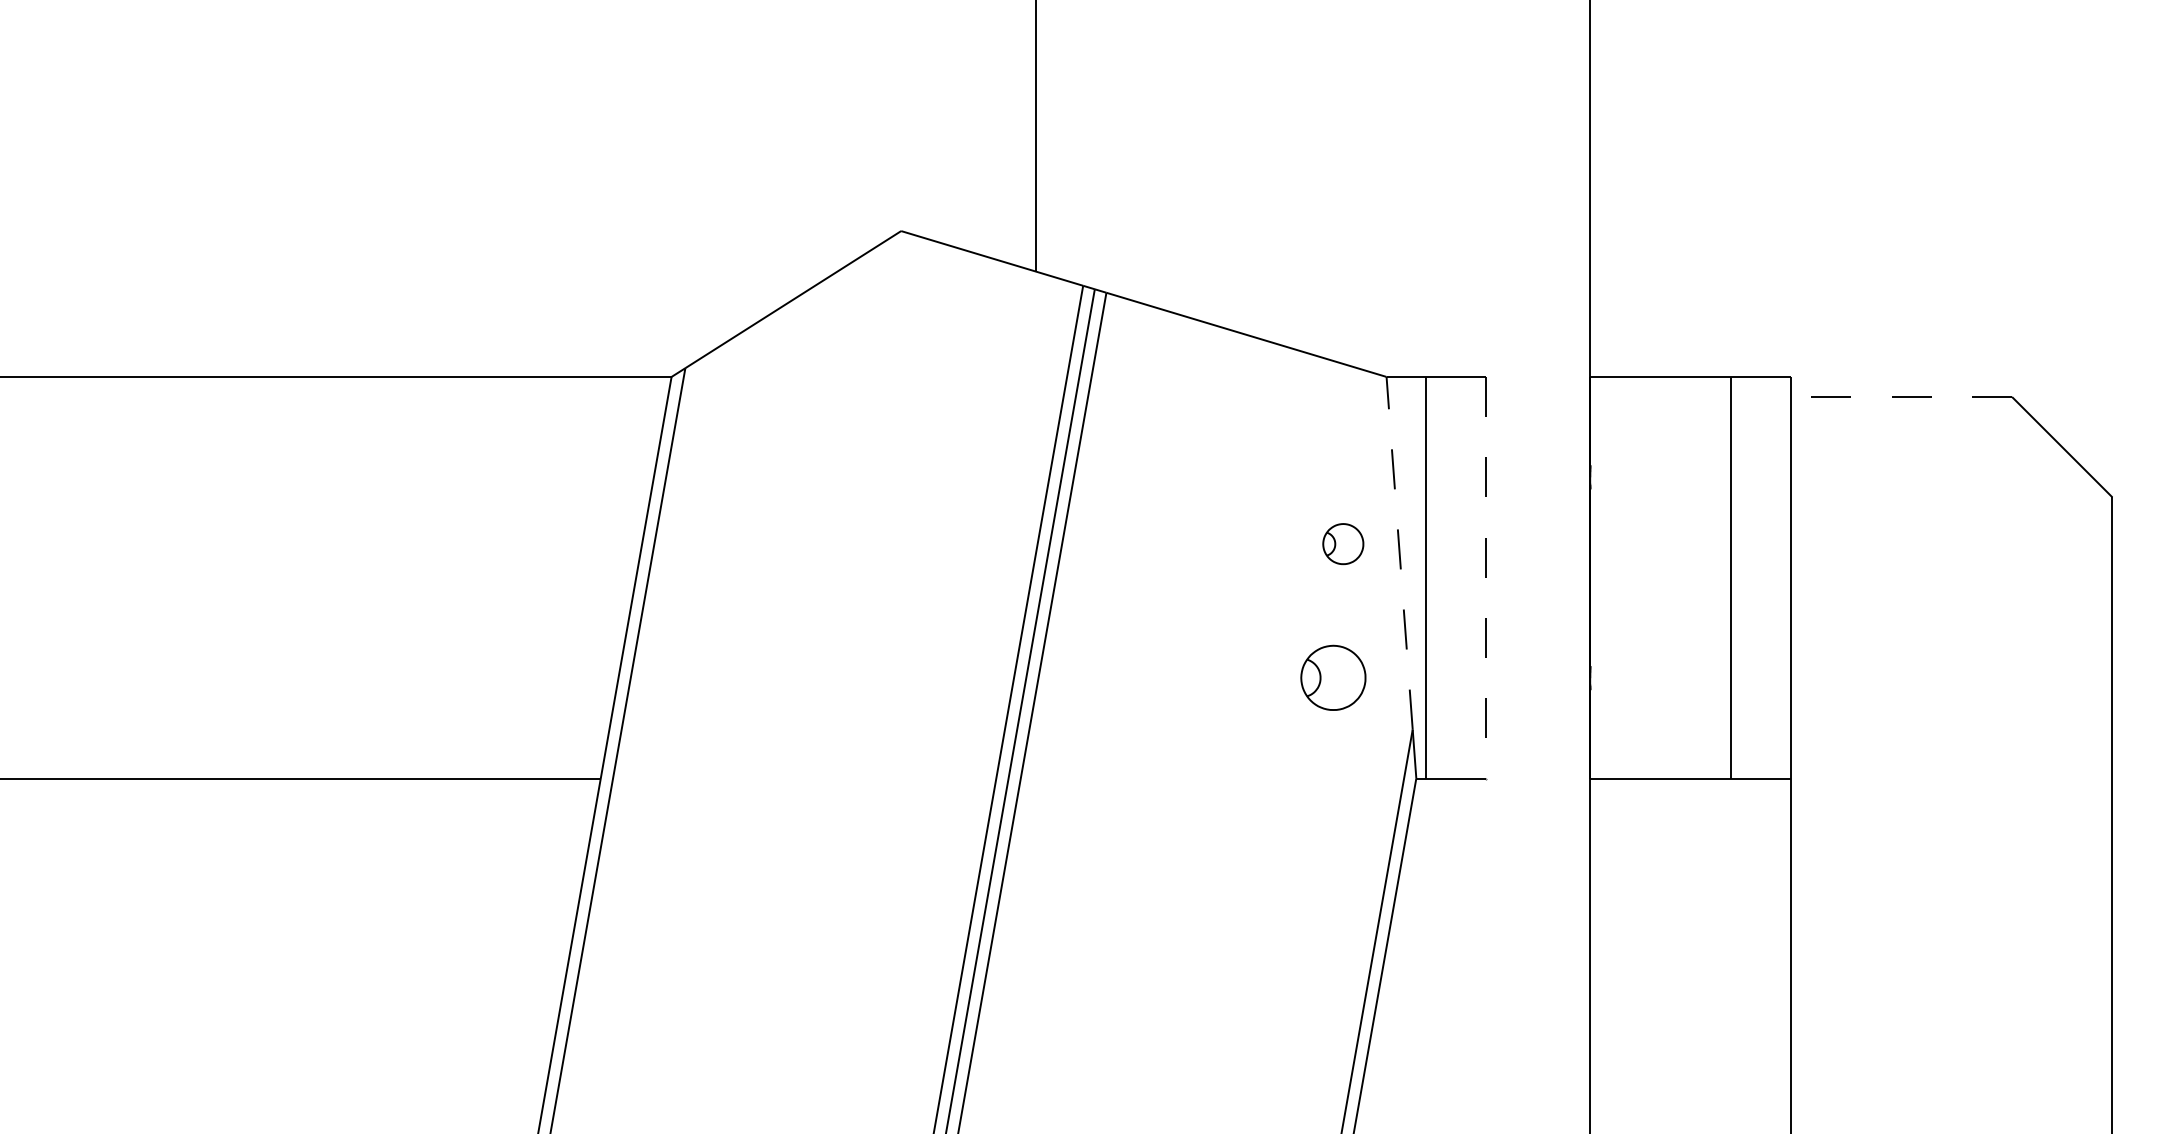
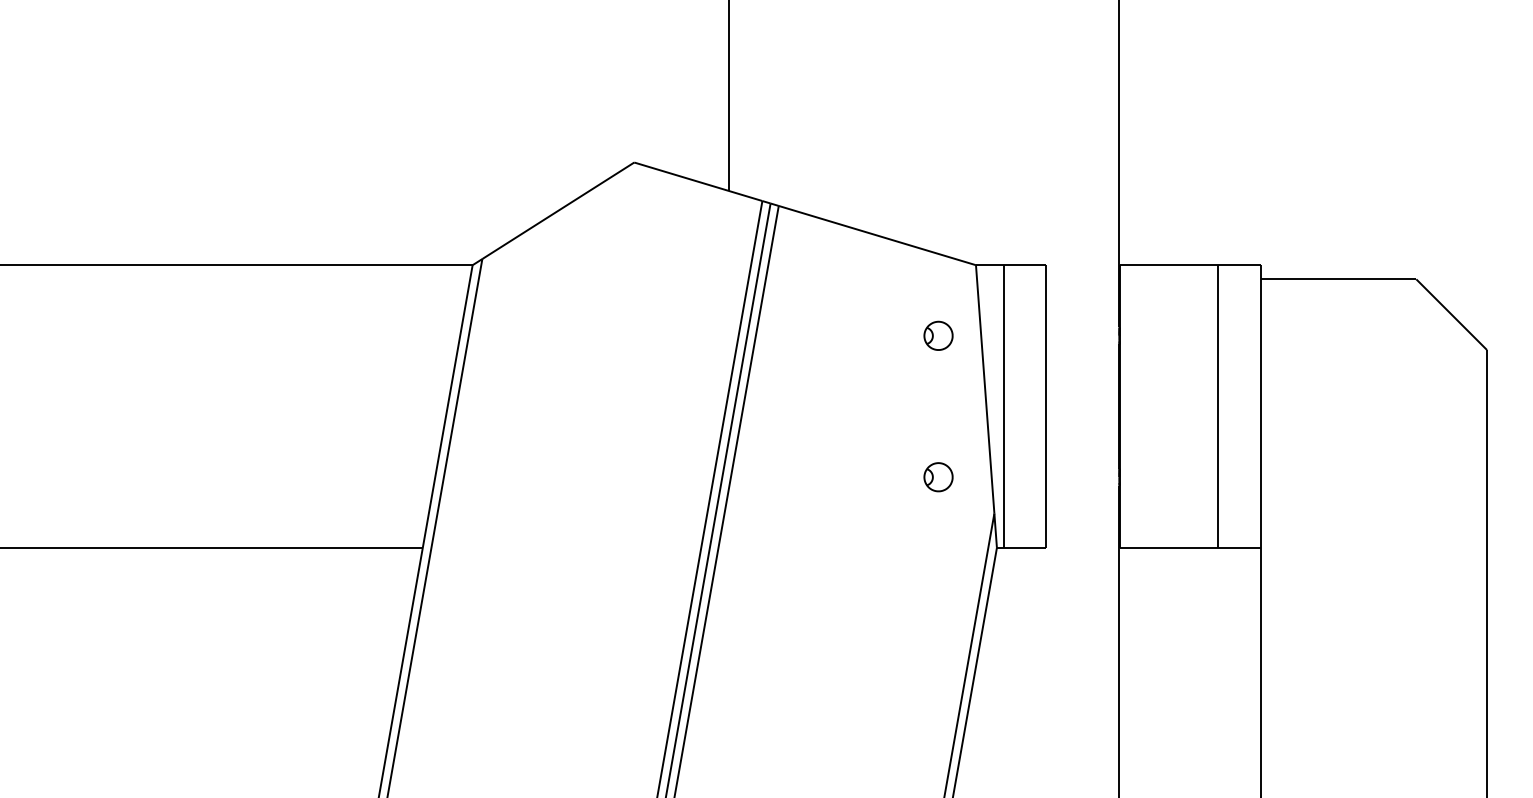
line: (1901, 397) -> (1338, 279), dashed -> solid
part: (1343, 543) -> (938, 335), moved
line: (1400, 552) -> (985, 388), dashed -> solid
line: (1485, 579) -> (1045, 407), dashed -> solid
part: (1333, 678) -> (938, 477), size x0.62

